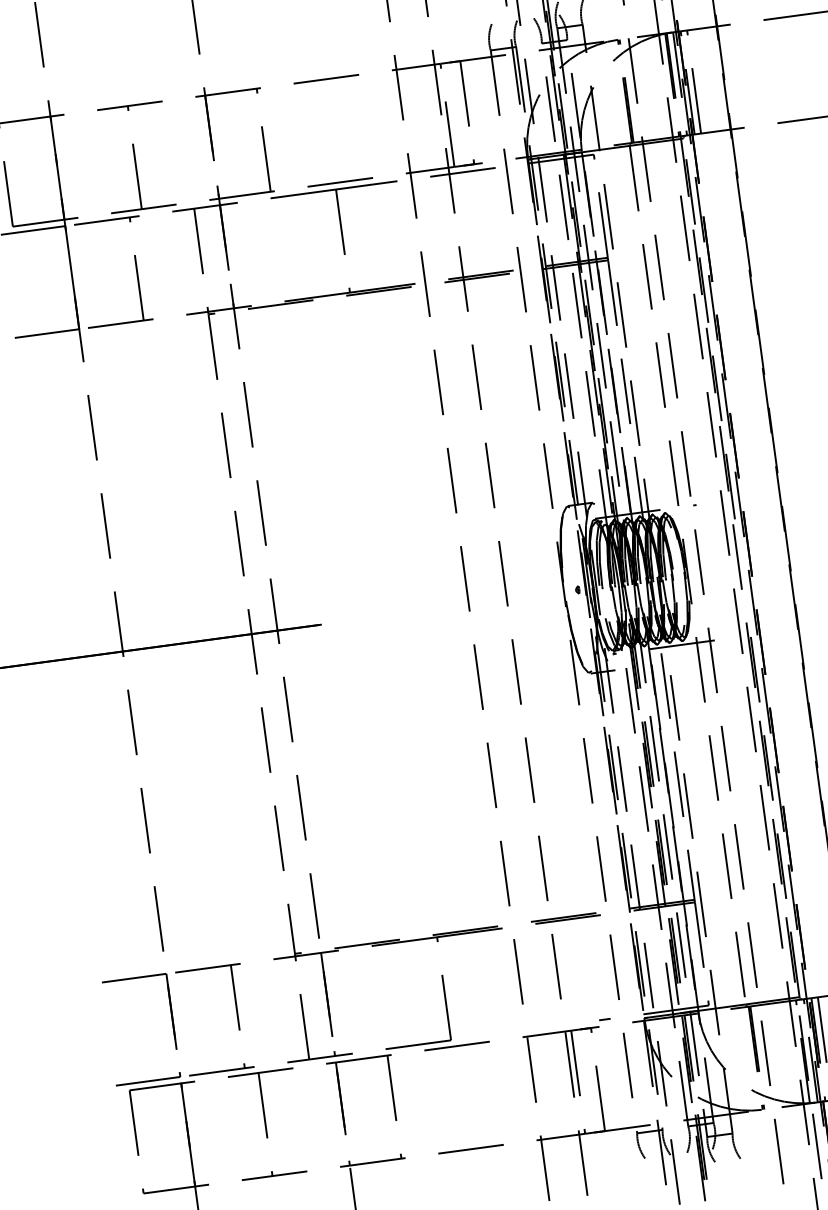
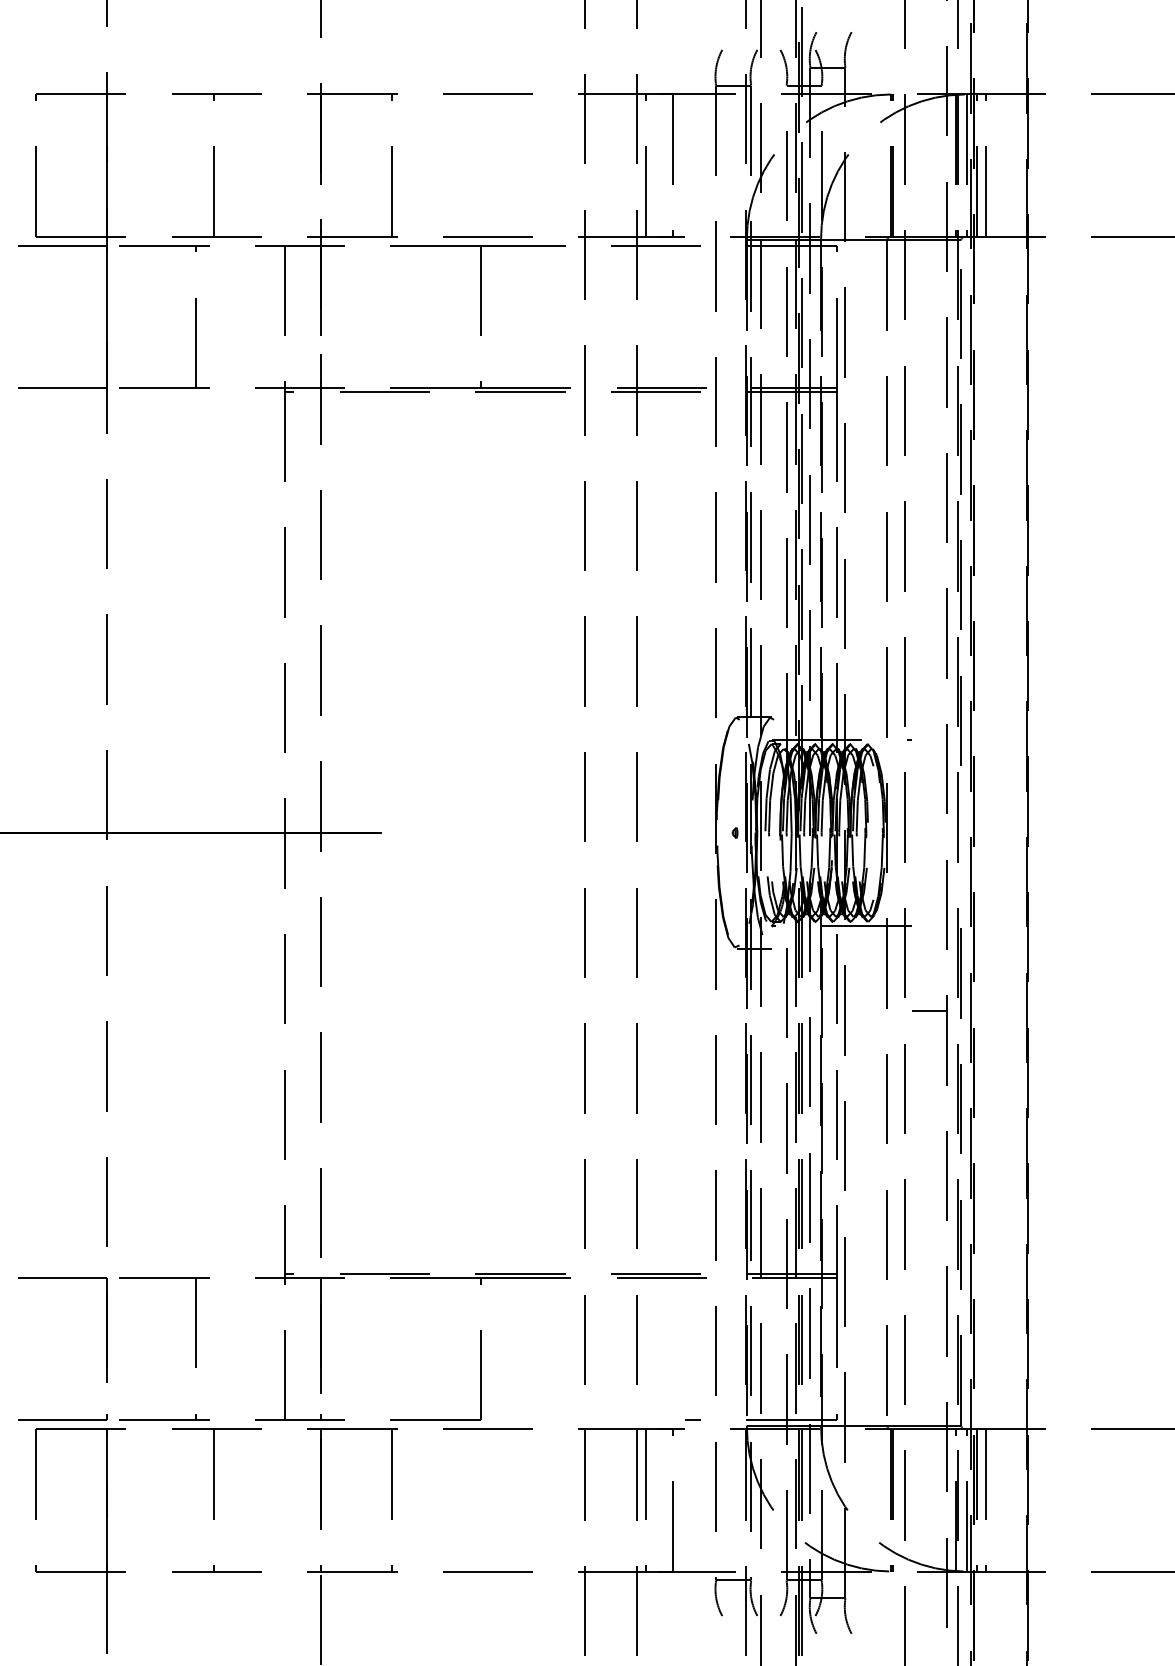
line: (735, 699) -> (928, 1010), added

